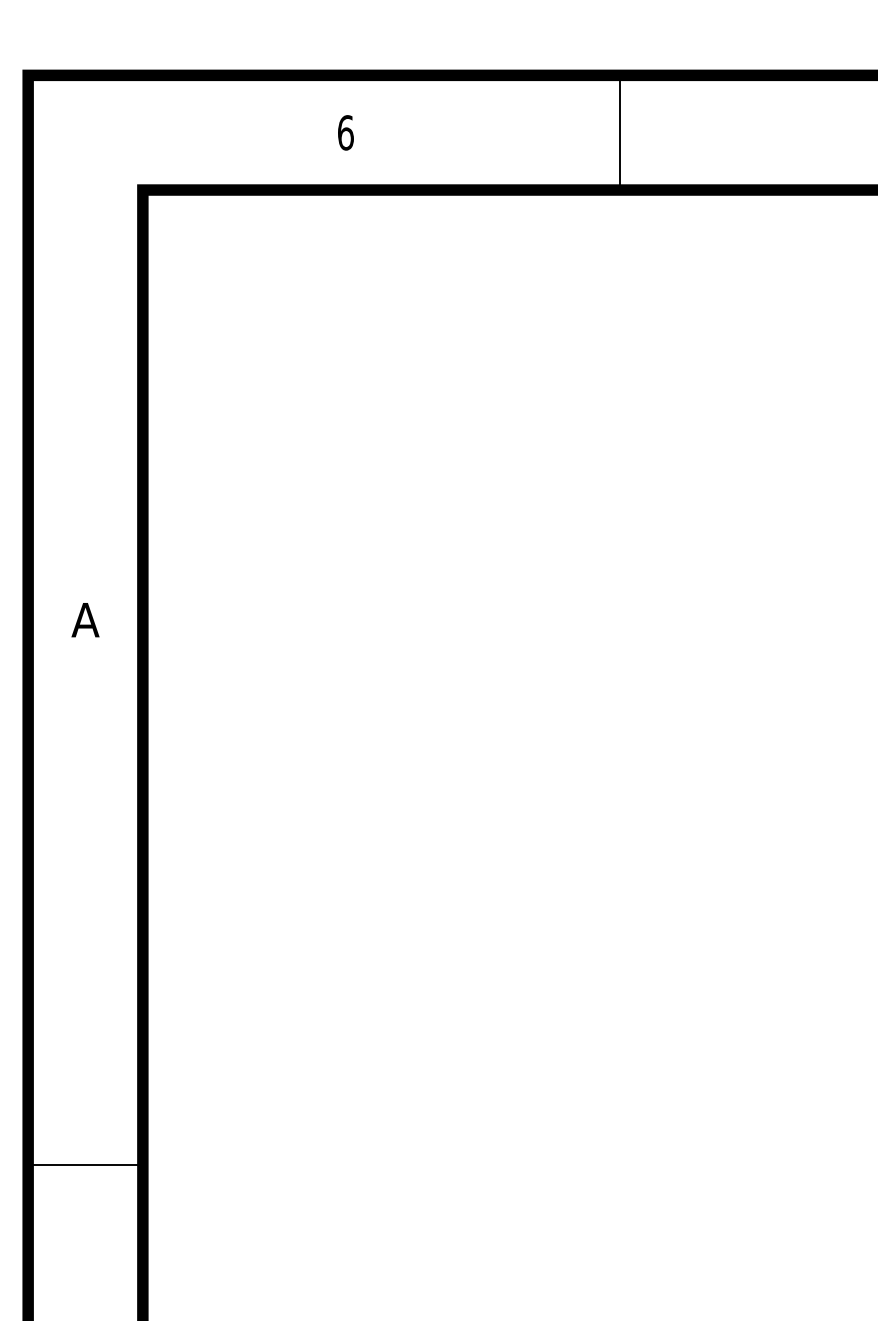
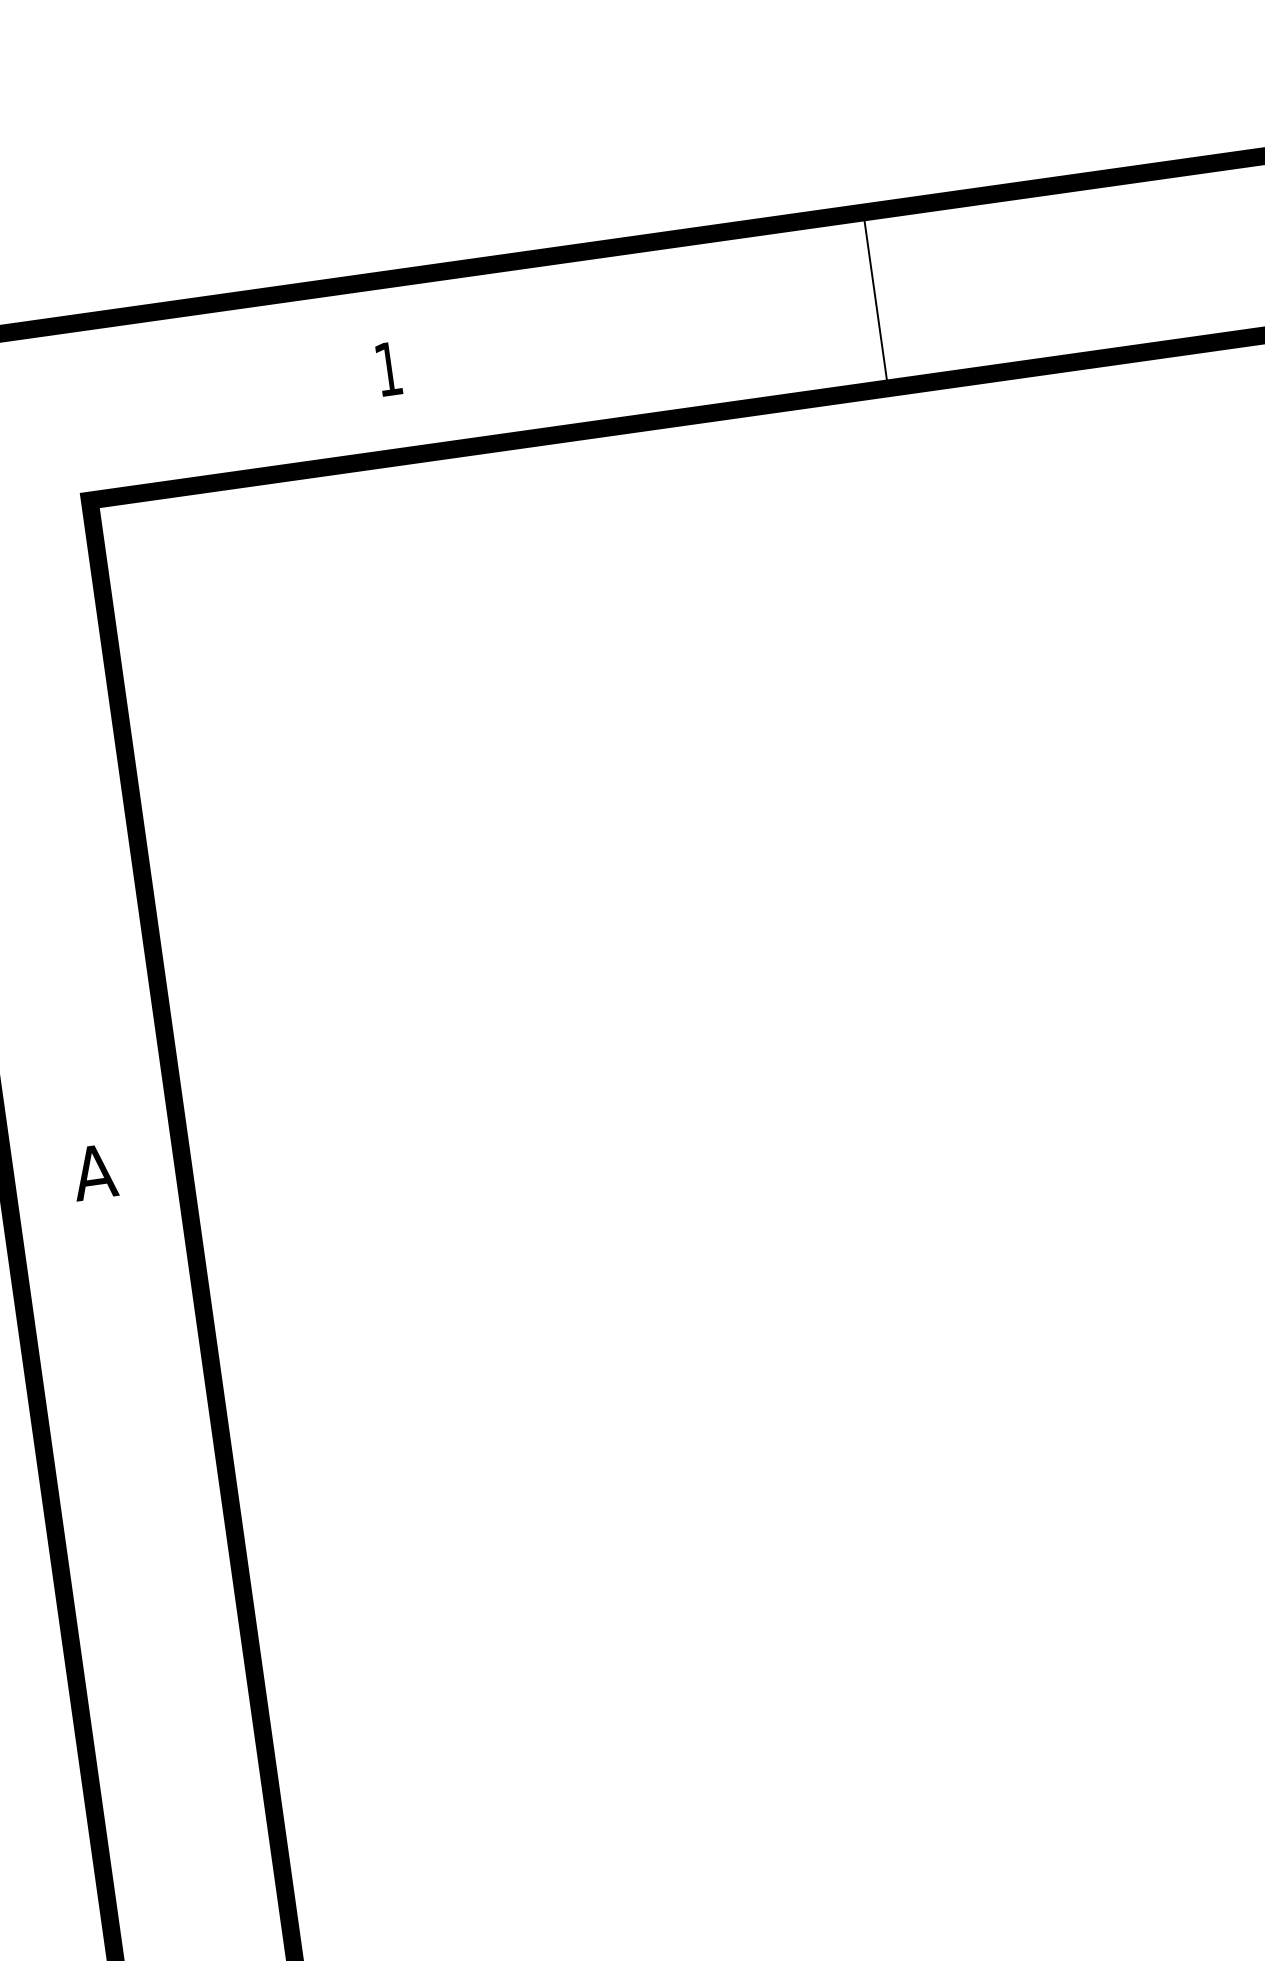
text: (345, 132) -> (388, 368), 6 -> 1
line: (619, 132) -> (875, 300), moved

